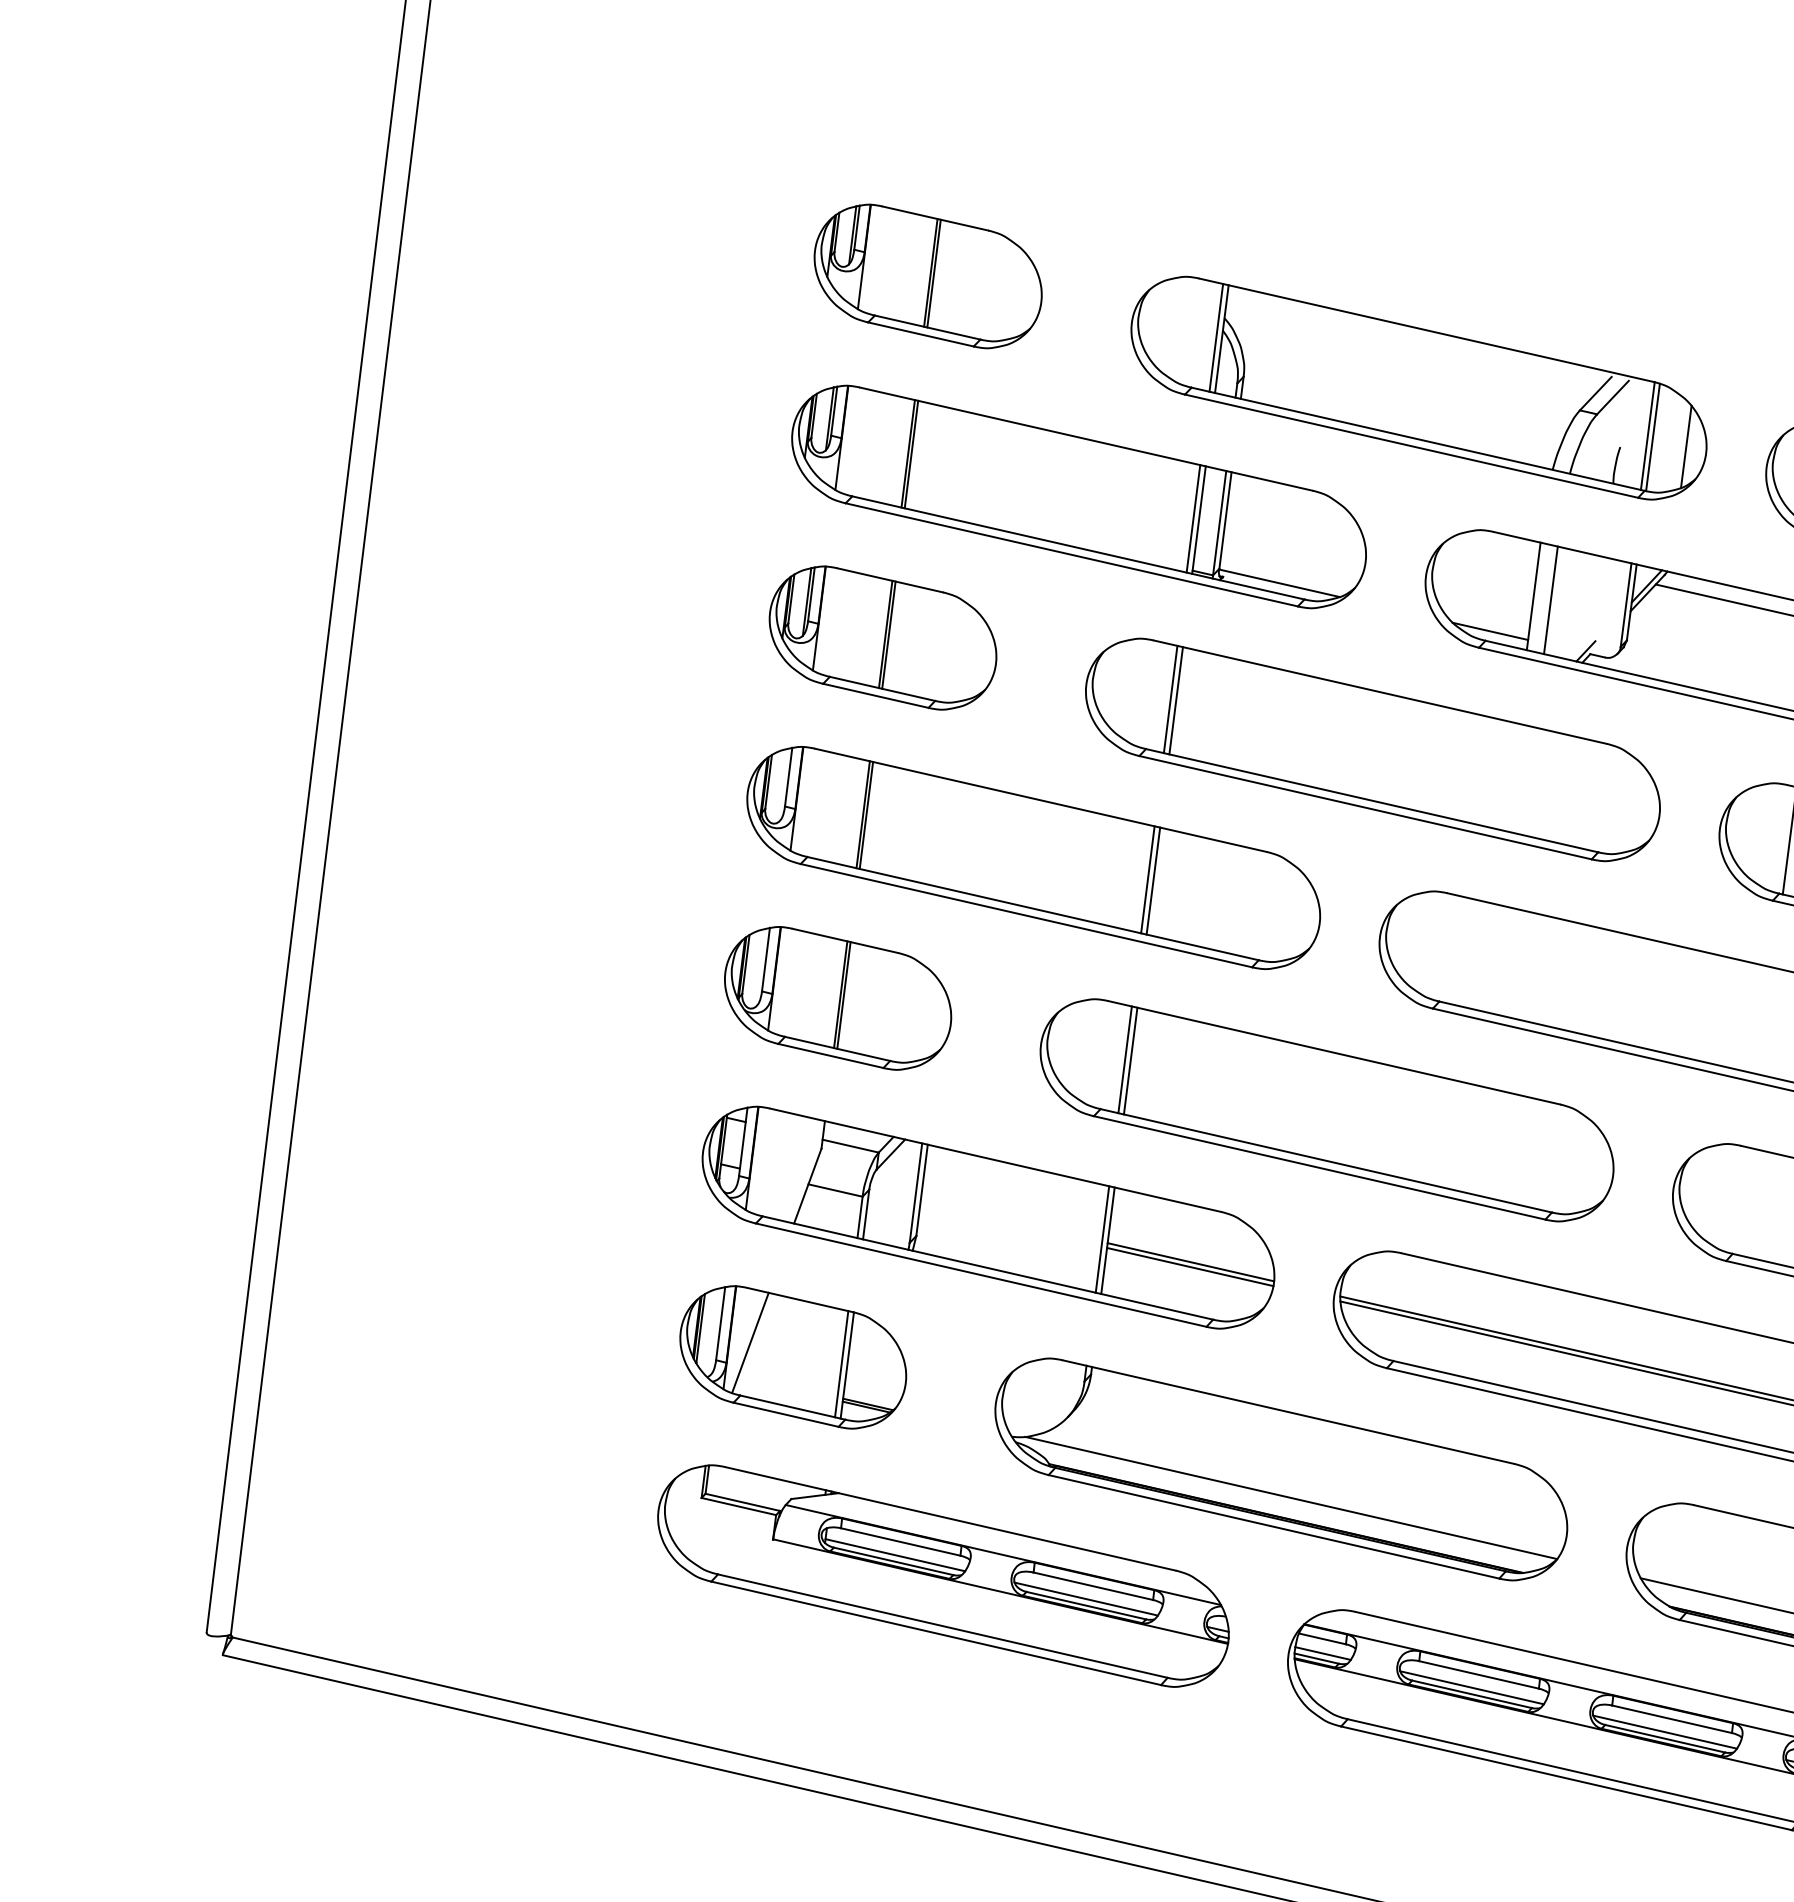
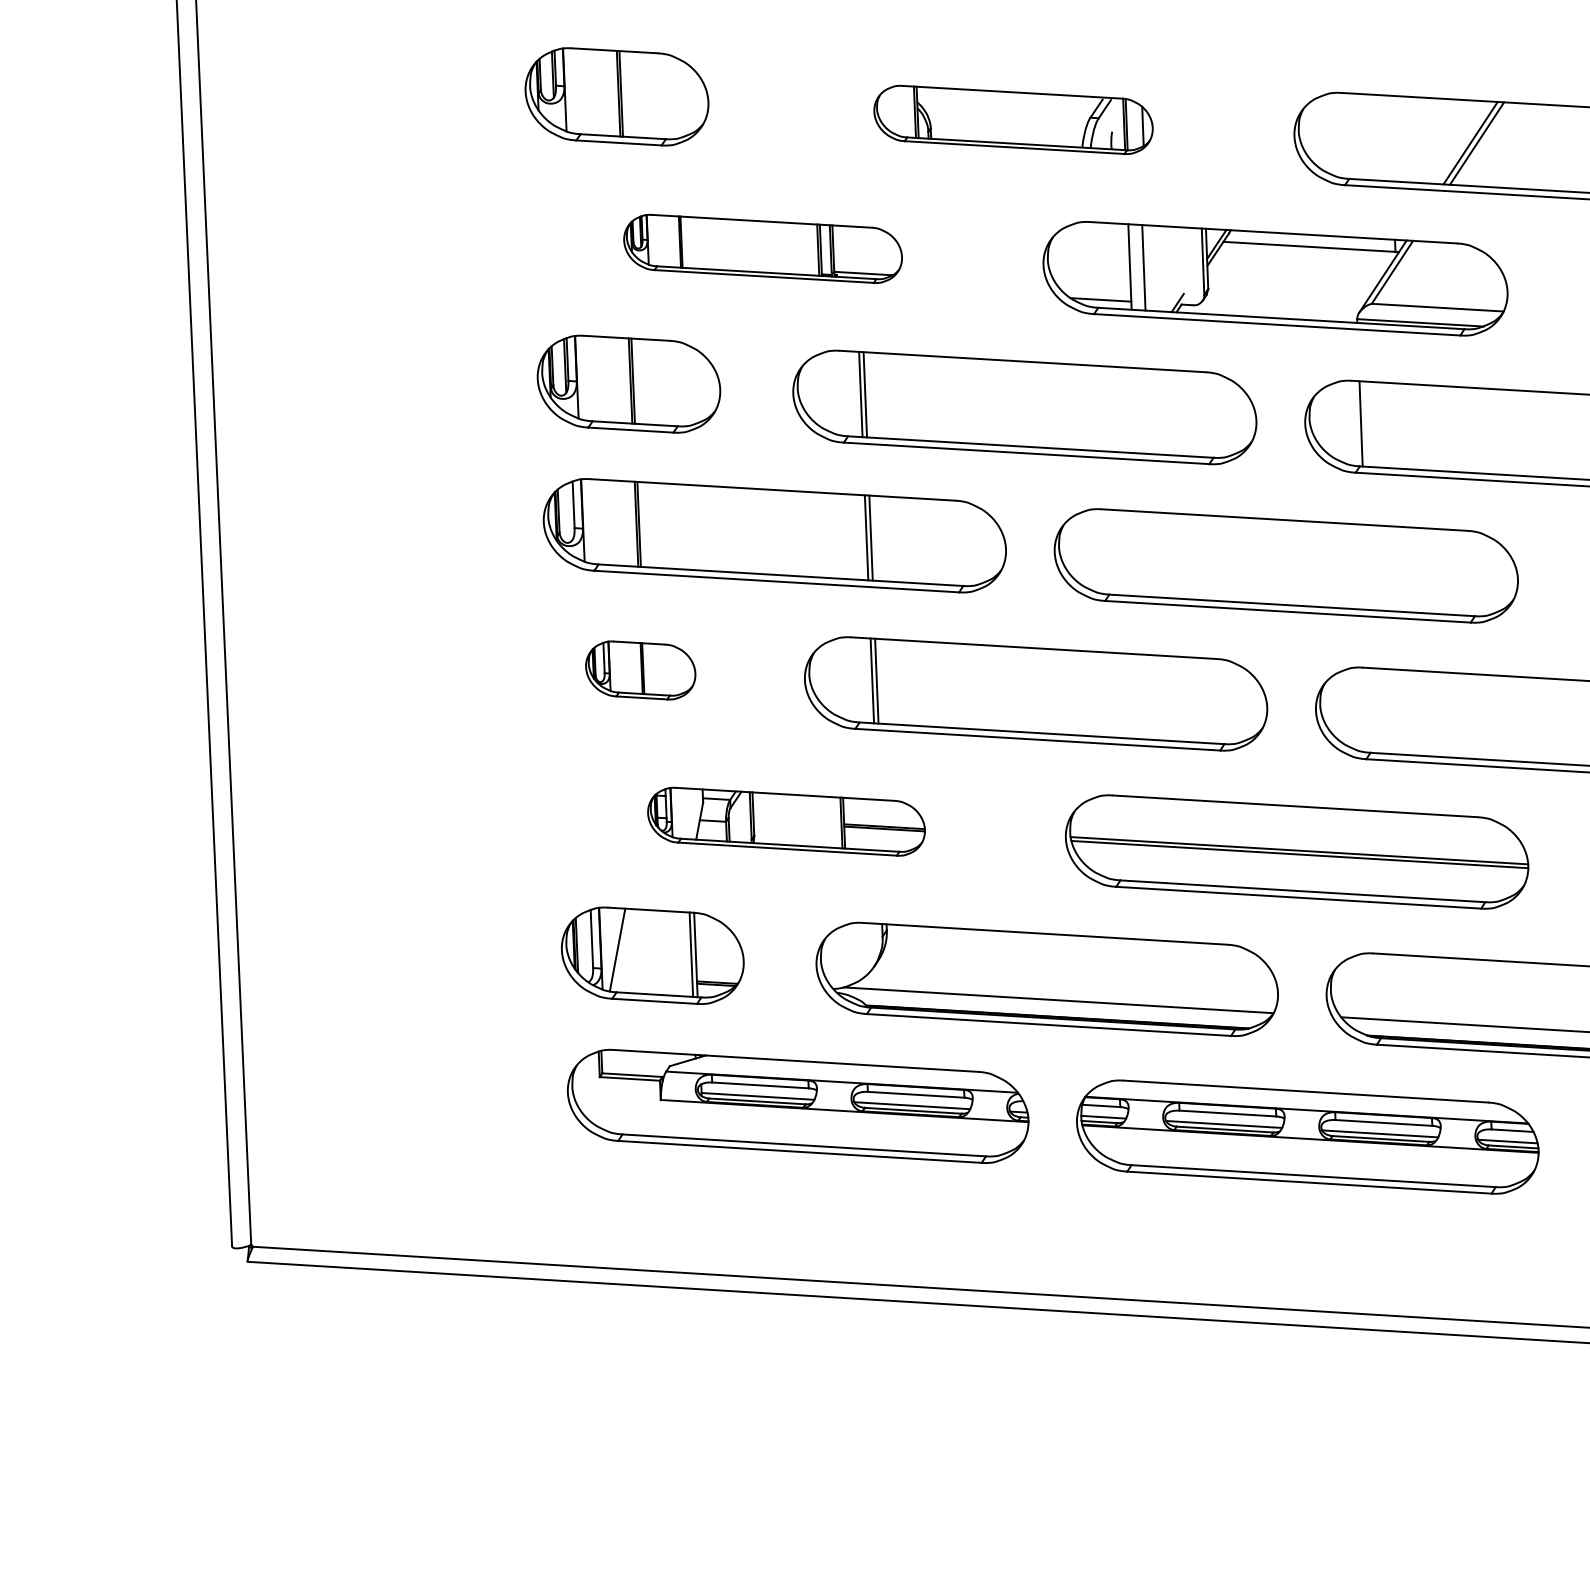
part: (1418, 387) -> (1013, 119), size x0.6
part: (1078, 496) -> (762, 248), size x0.6
part: (837, 998) -> (640, 670), size x0.6
part: (988, 1217) -> (786, 821), size x0.6

